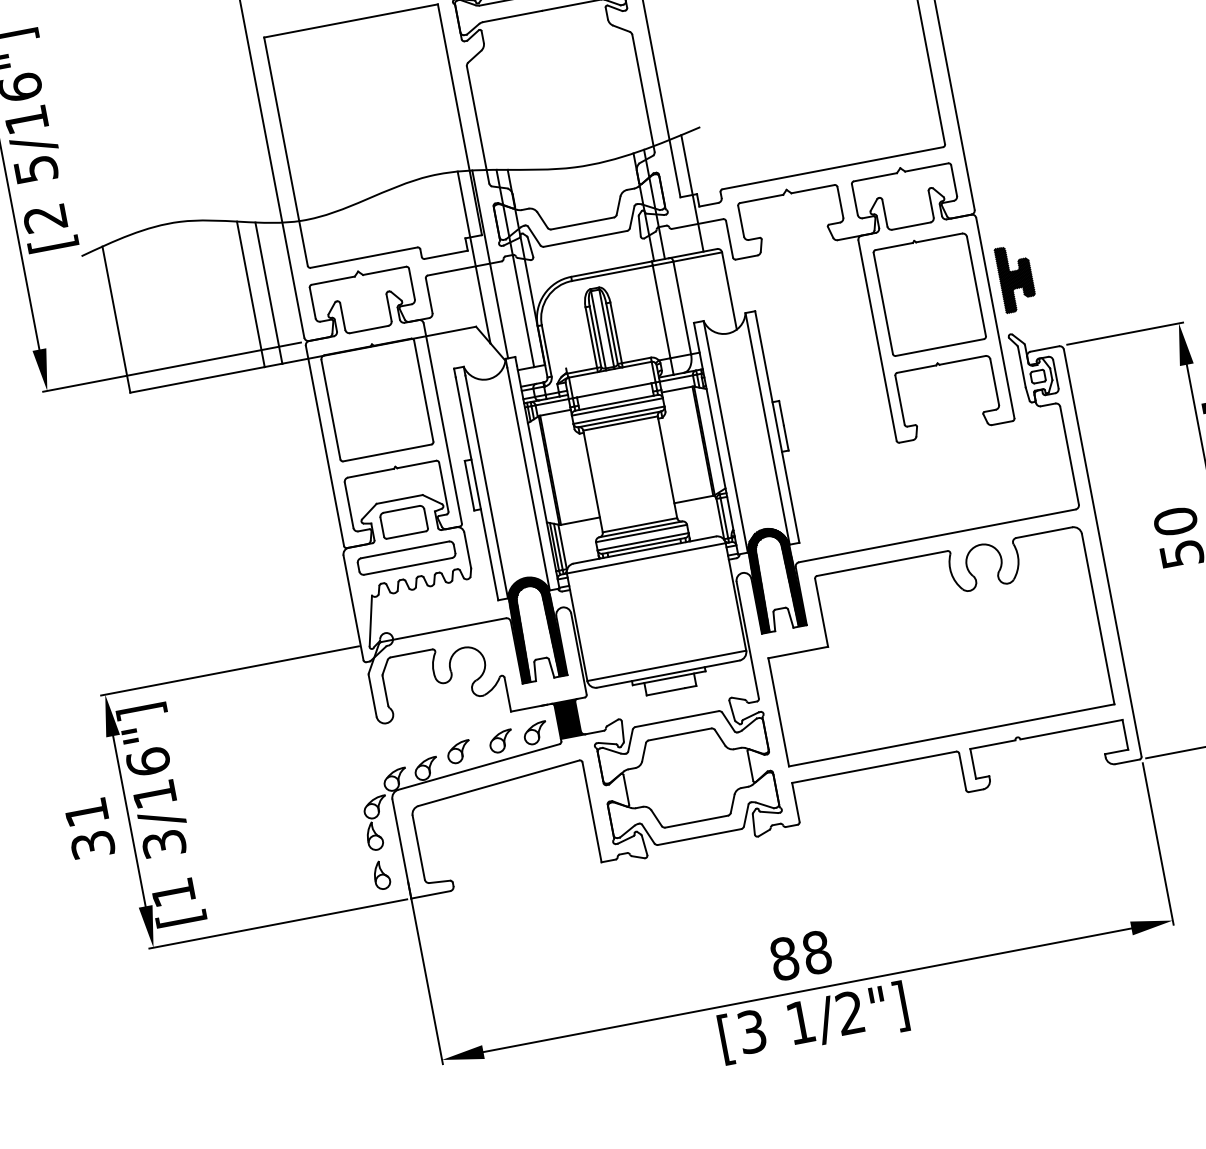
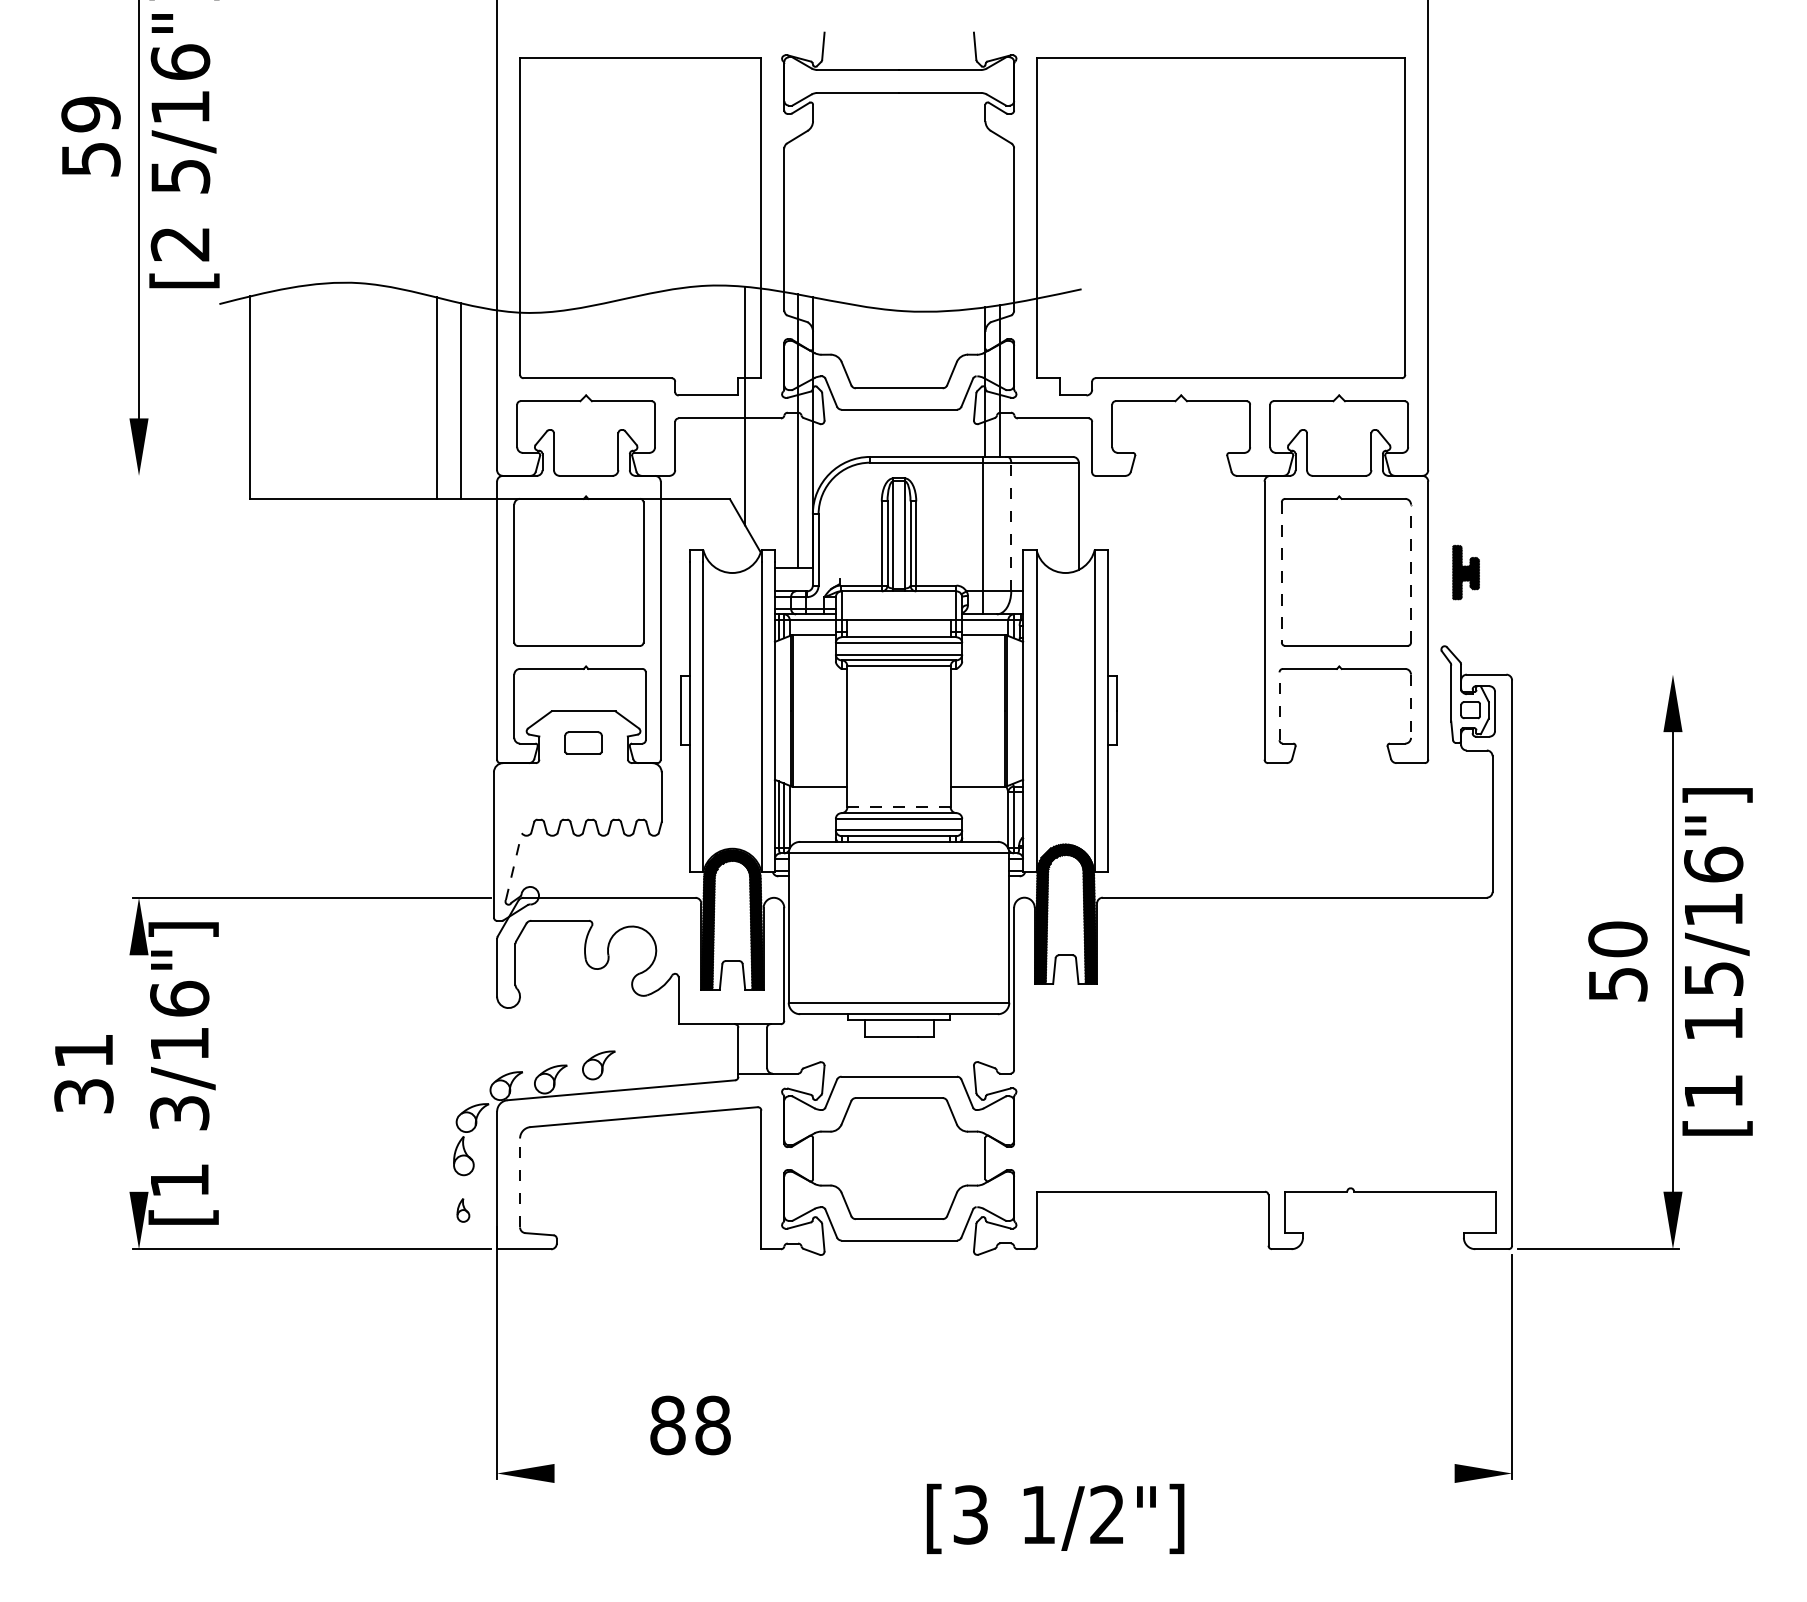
line: (692, 192) -> (1054, 375), removed
line: (489, 264) -> (764, 419), removed
part: (1015, 278) -> (1465, 572), size x0.6
line: (976, 286) -> (1411, 573), solid -> dashed
line: (883, 303) -> (1281, 572), solid -> dashed
line: (682, 307) -> (1011, 526), solid -> dashed
line: (1124, 333) -> (1597, 674), removed
line: (172, 366) -> (312, 475), removed
line: (995, 382) -> (1411, 706), solid -> dashed
line: (900, 400) -> (1279, 706), solid -> dashed
part: (403, 521) -> (583, 742), size x0.6
line: (640, 525) -> (899, 807), solid -> dashed
part: (406, 557) -> (577, 791), removed
line: (370, 620) -> (513, 866), solid -> dashed
part: (934, 646) -> (1262, 1044), removed
fill: (568, 718) -> (753, 1048), removed
part: (535, 733) -> (705, 1059), removed
part: (501, 741) -> (657, 1061), removed
line: (129, 821) -> (139, 1073), removed
line: (418, 847) -> (520, 1182), solid -> dashed
part: (381, 875) -> (463, 1210), size x0.6
text: (800, 955) -> (690, 1425), moved
line: (807, 990) -> (1004, 1473), removed
text: (813, 1022) -> (1055, 1518), moved

